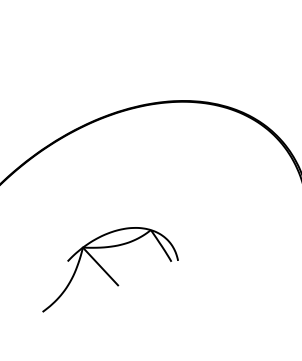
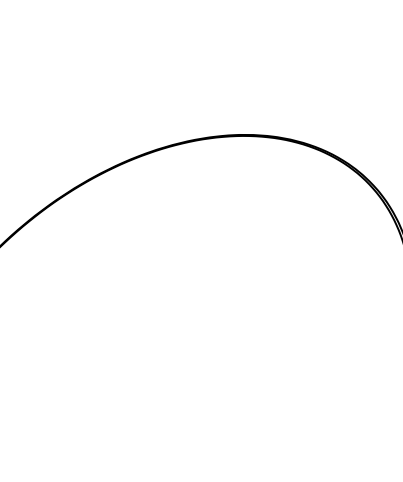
part: (106, 272) -> (142, 363), removed

